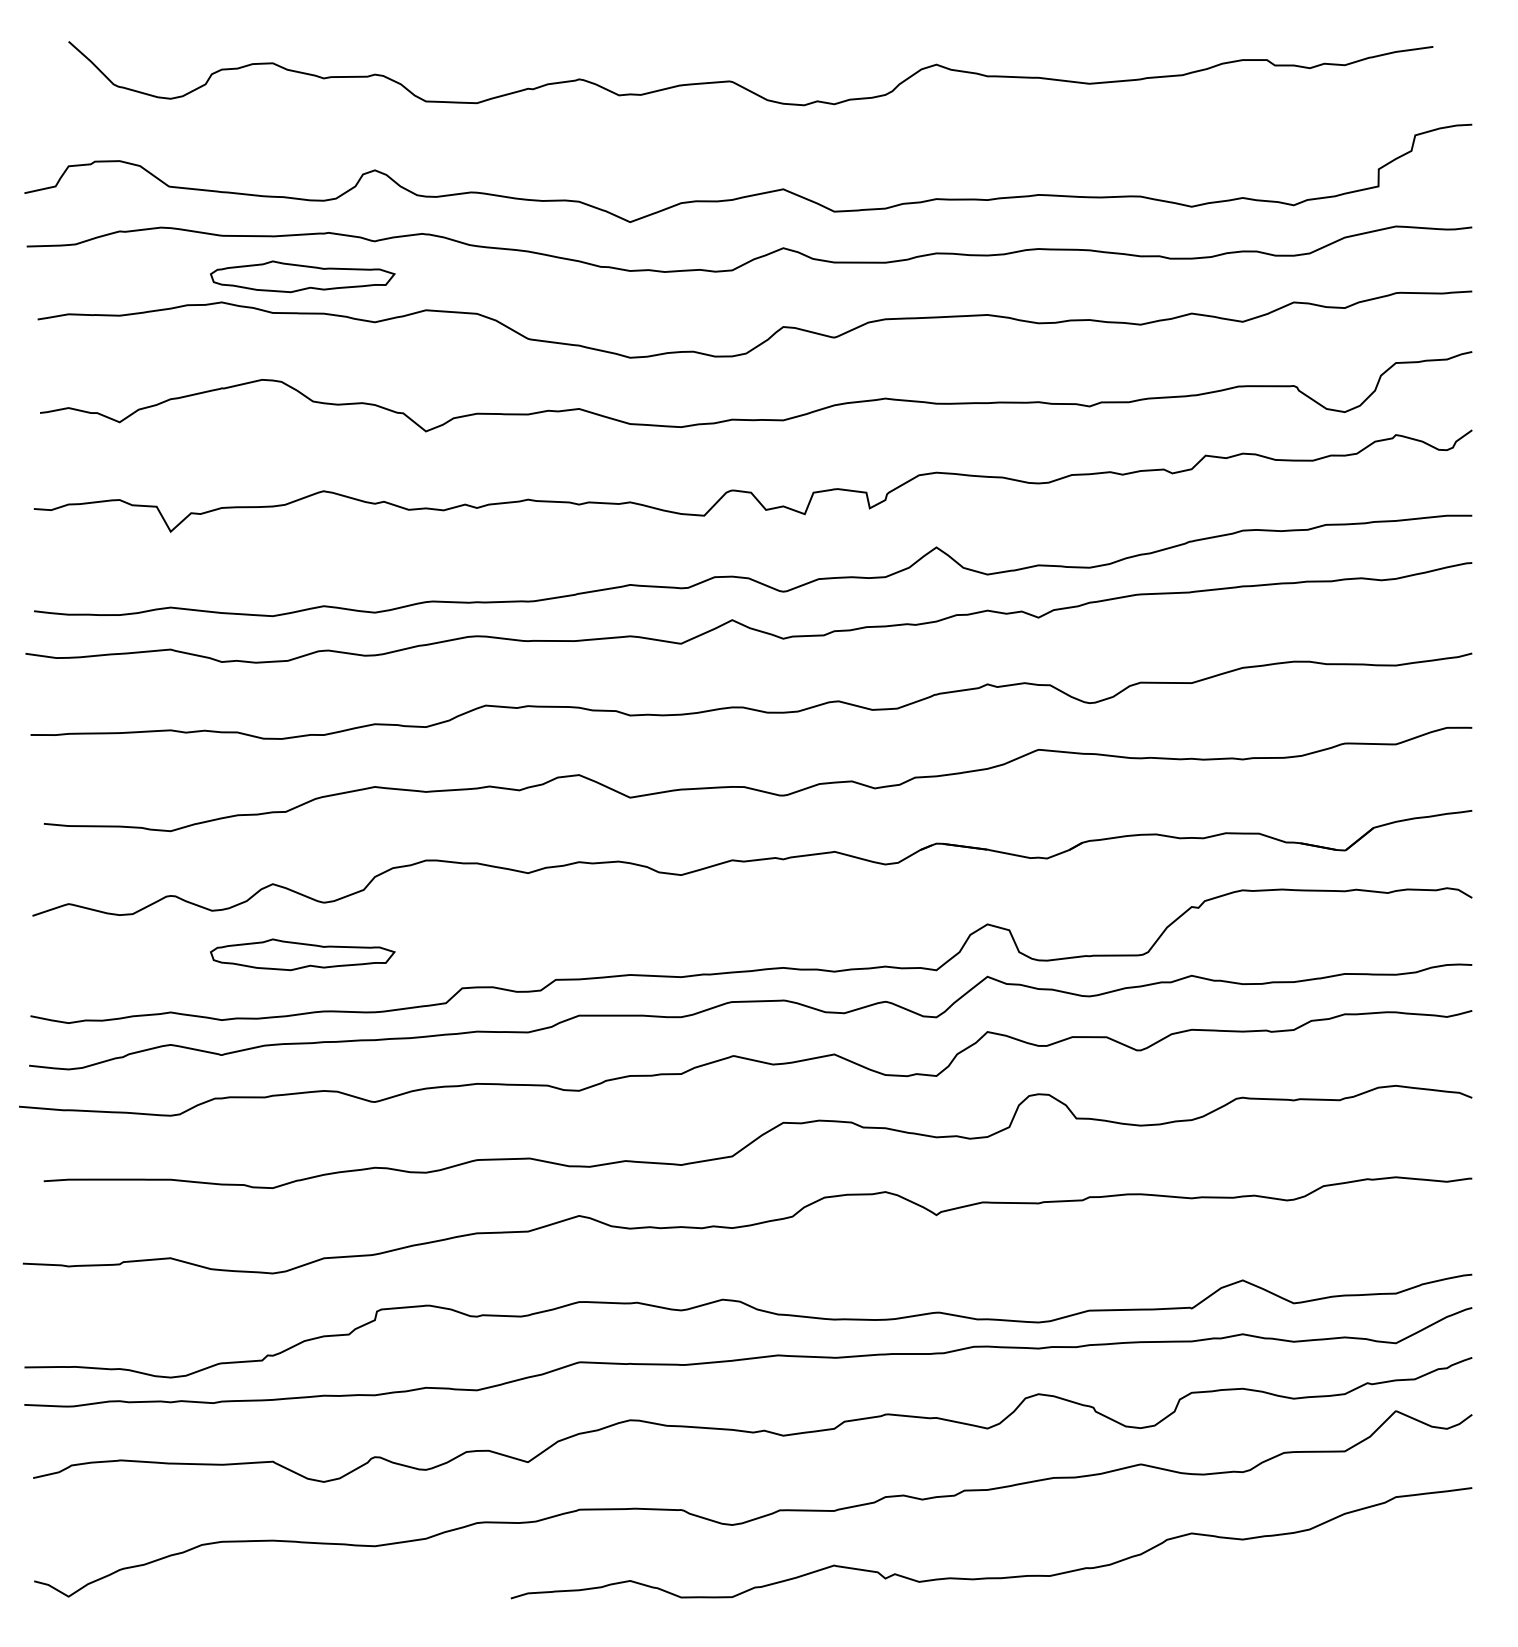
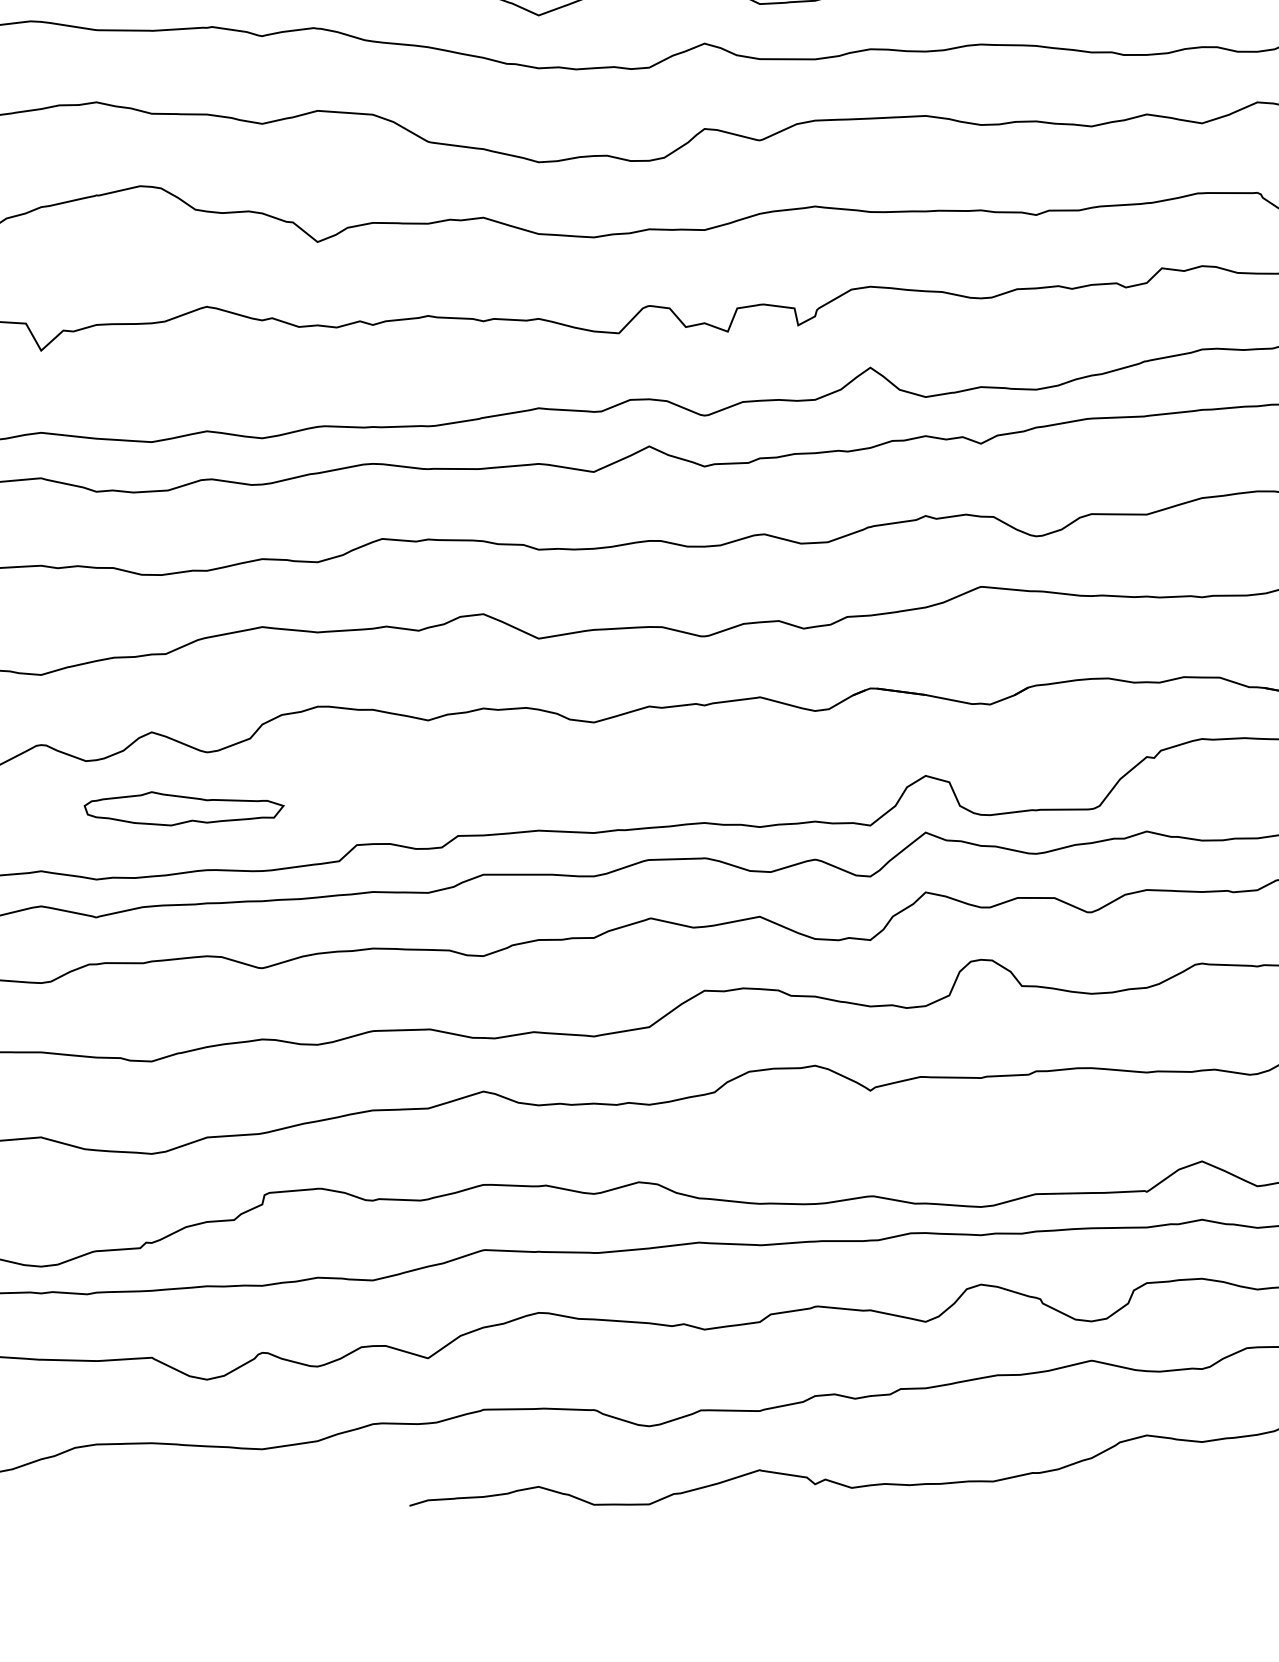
part: (302, 276) -> (183, 74), removed

